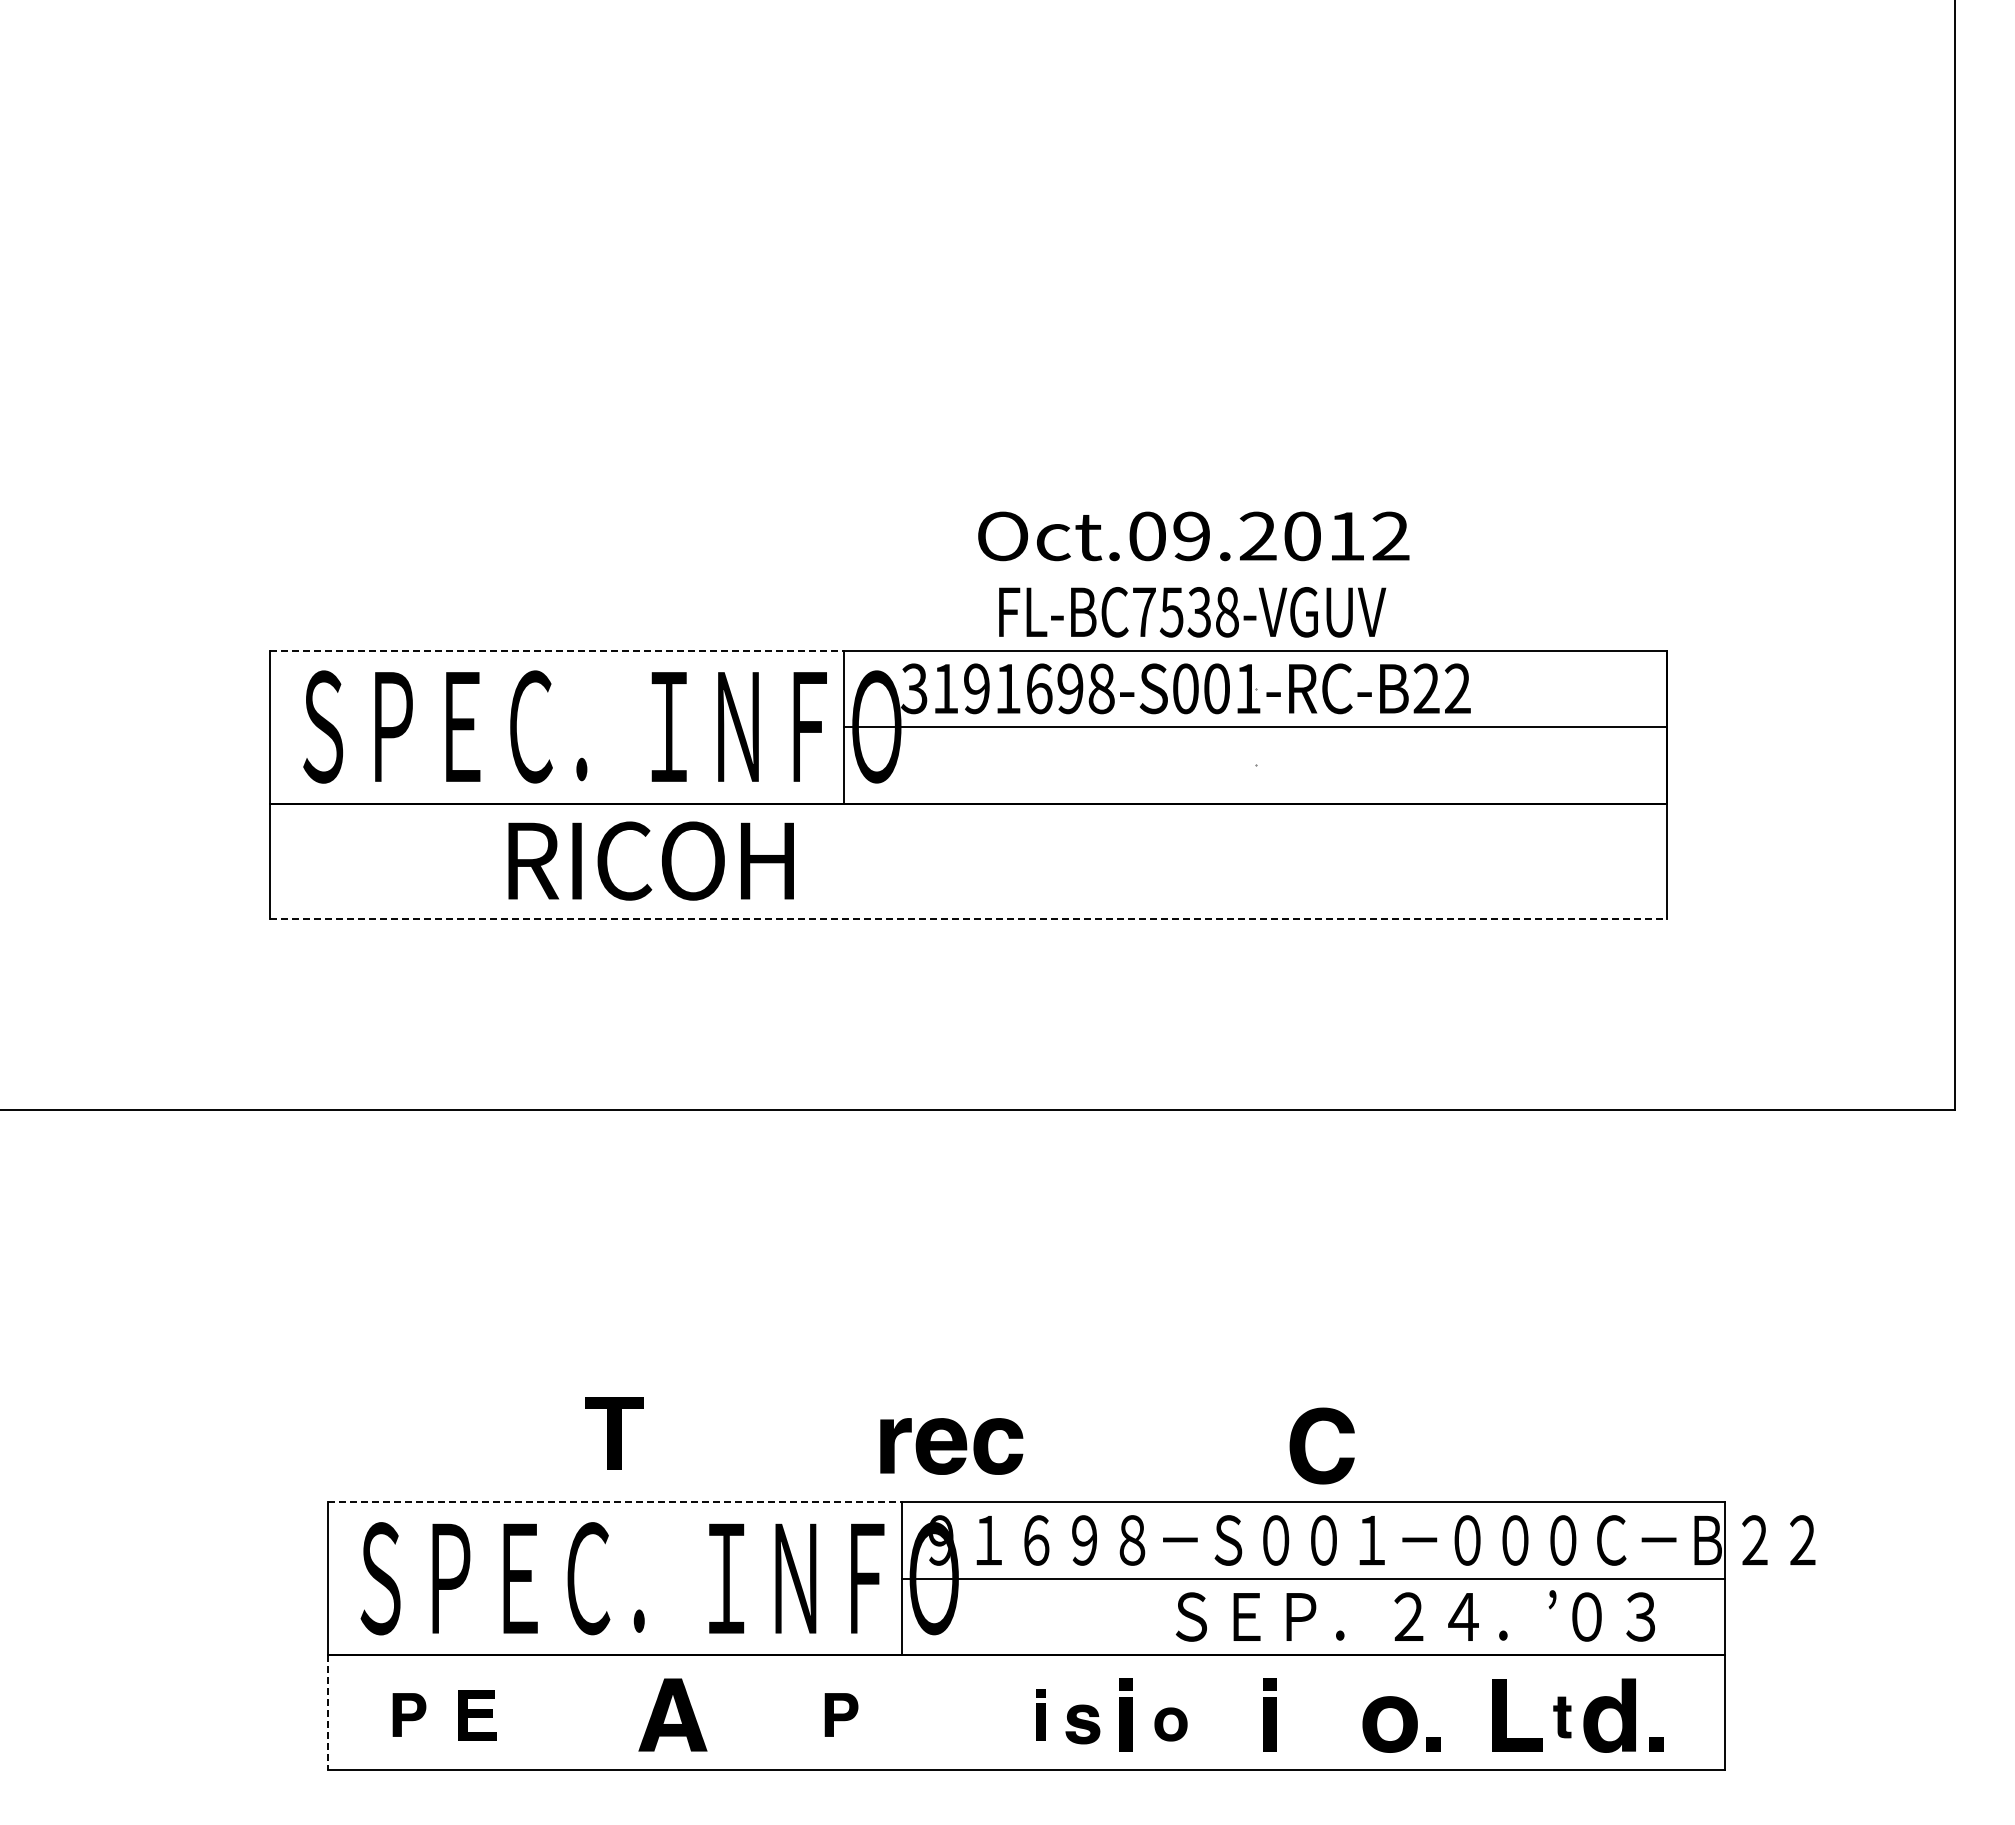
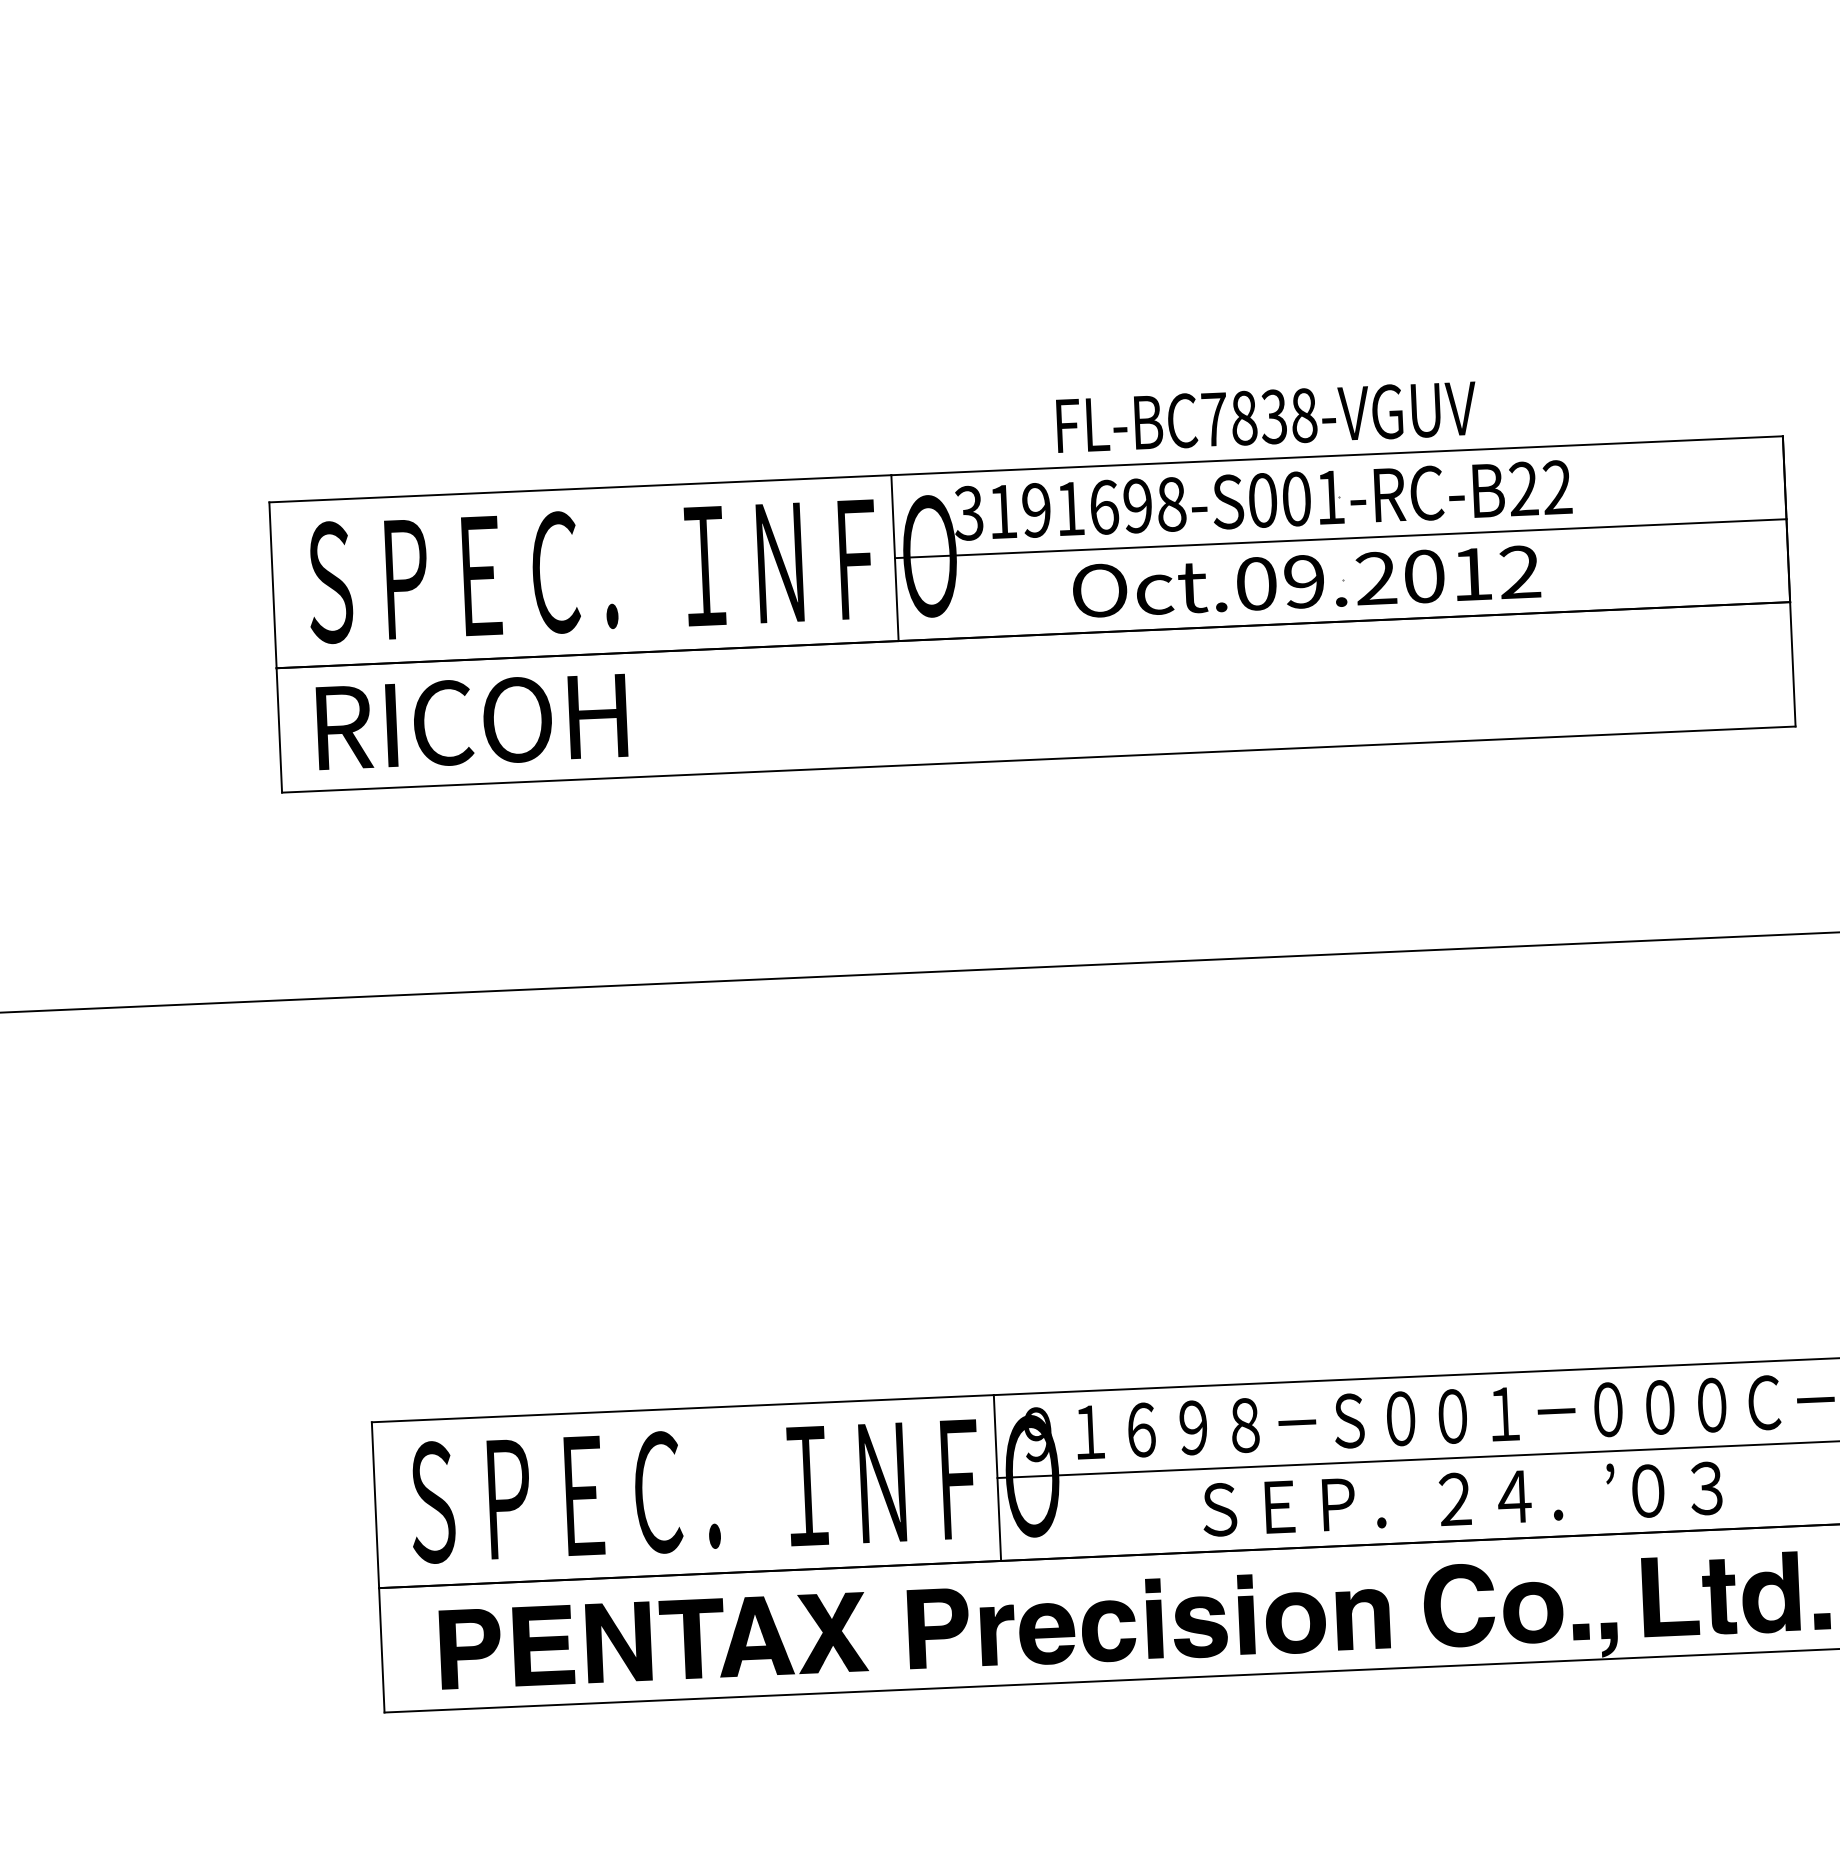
text: (1193, 536) -> (1306, 581), moved
text: (1171, 612) -> (1243, 418), FL-BC7538-VGUV -> FL-BC7838-VGUV
line: (557, 650) -> (580, 488), dashed -> solid
text: (650, 860) -> (471, 721), moved
line: (968, 918) -> (1038, 759), dashed -> solid
part: (614, 1433) -> (692, 1639), moved
part: (1305, 1445) -> (1441, 1605), moved
part: (951, 1446) -> (1058, 1633), moved
line: (615, 1502) -> (683, 1408), dashed -> solid
text: (1414, 1615) -> (1461, 1497), moved
line: (327, 1713) -> (381, 1651), dashed -> solid
part: (409, 1714) -> (470, 1648), size x1.67
fill: (546, 1714) -> (618, 1641), added
fill: (743, 1714) -> (832, 1632), added
part: (841, 1714) -> (938, 1627), size x1.67
part: (1040, 1714) -> (1154, 1618), size x1.43
part: (1269, 1714) -> (1402, 1607), removed
part: (476, 1715) -> (543, 1646), size x1.43
part: (1562, 1717) -> (1719, 1596), size x1.67
fill: (1232, 1723) -> (1362, 1619), added
part: (1082, 1724) -> (1200, 1627), size x1.43
part: (1170, 1724) -> (1295, 1623), size x1.67
fill: (1459, 1752) -> (1609, 1639), added

